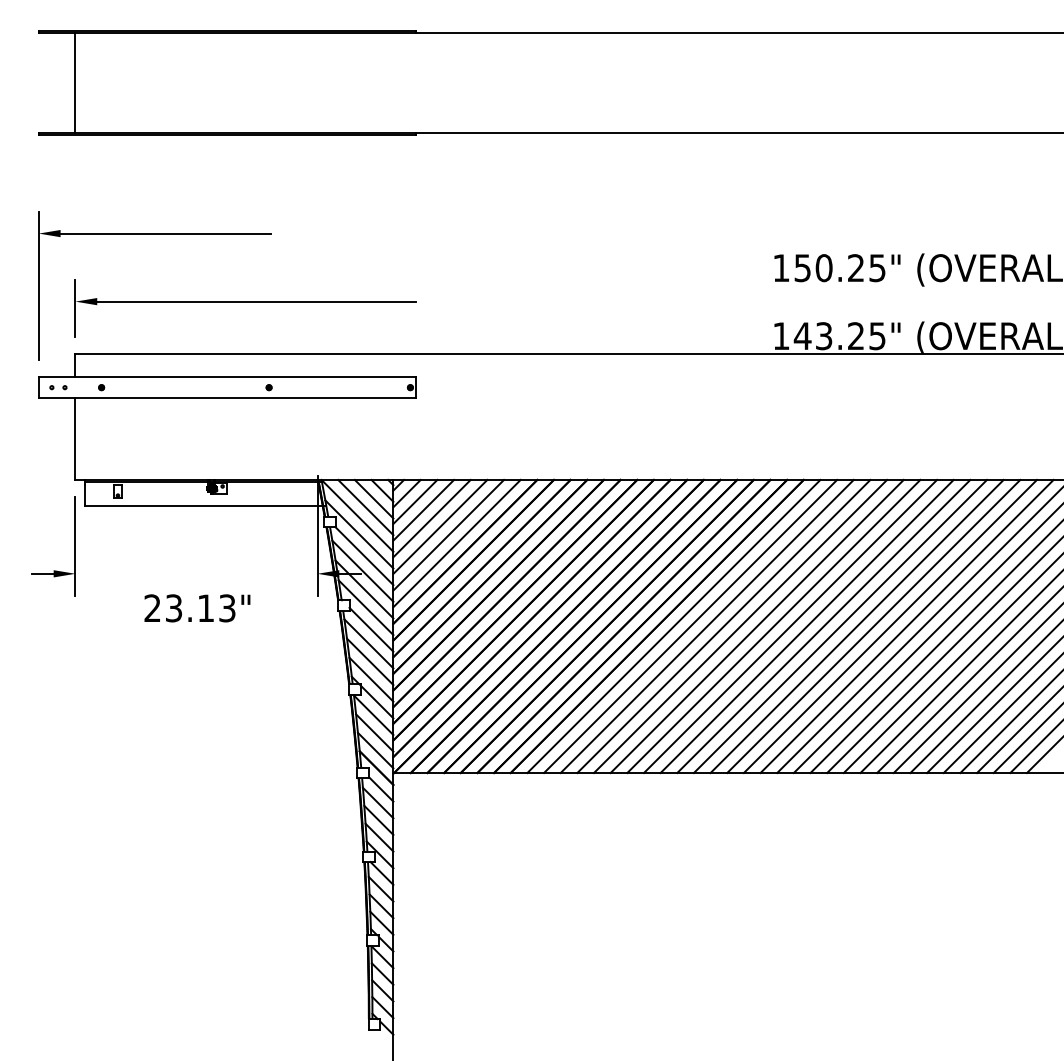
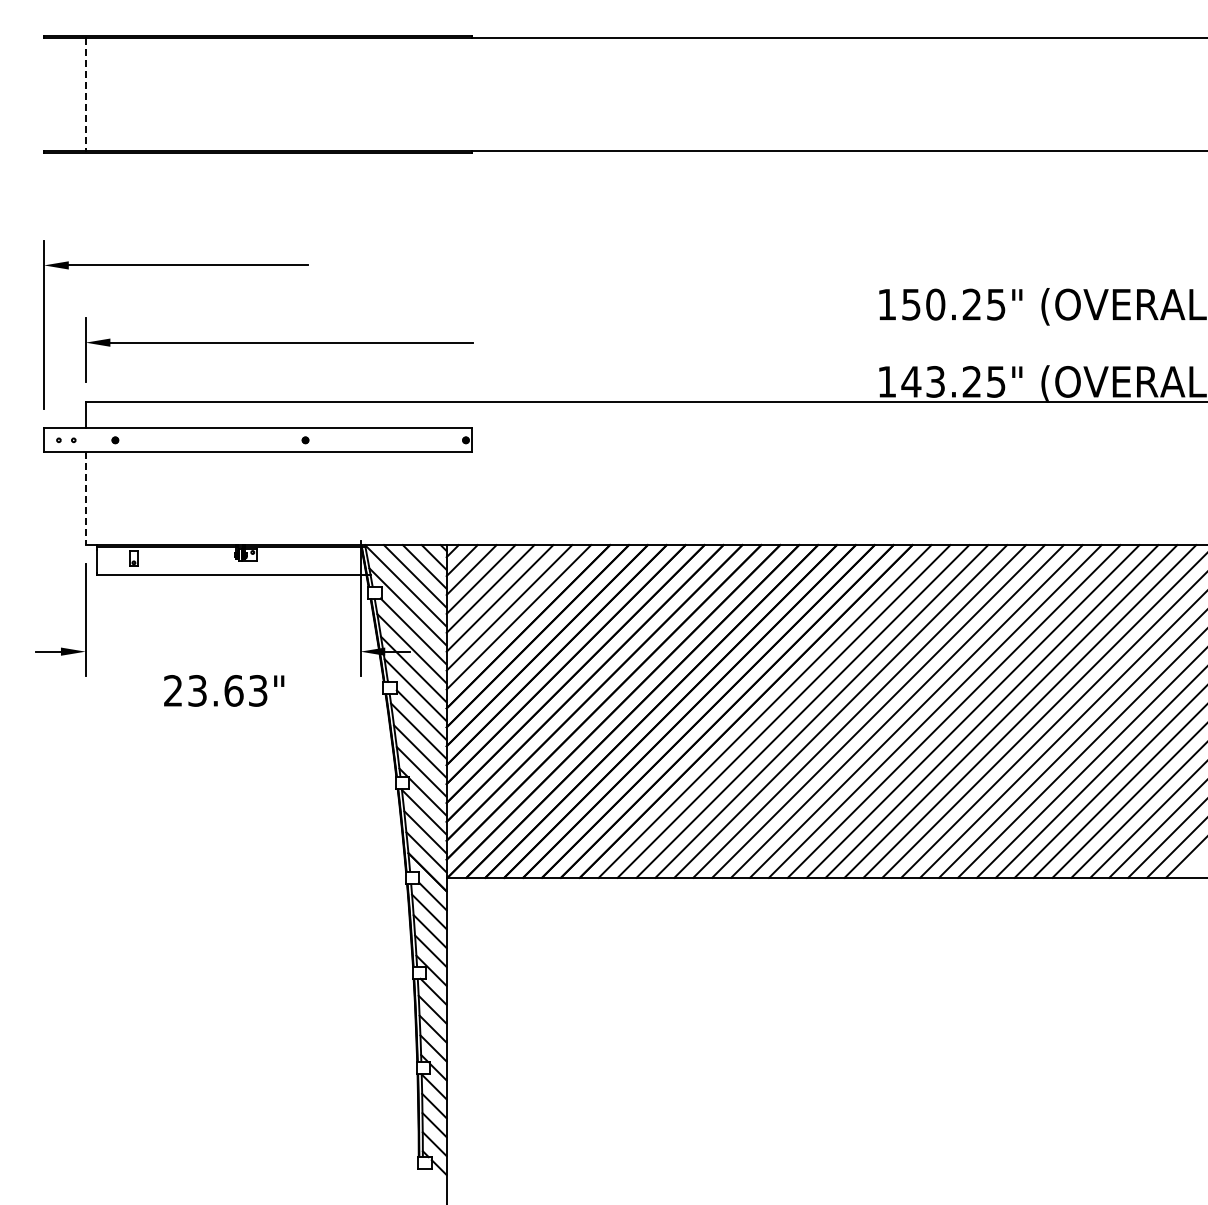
line: (75, 83) -> (85, 95), solid -> dashed
line: (75, 439) -> (85, 499), solid -> dashed
text: (205, 608) -> (233, 690), 23.13" -> 23.63"

